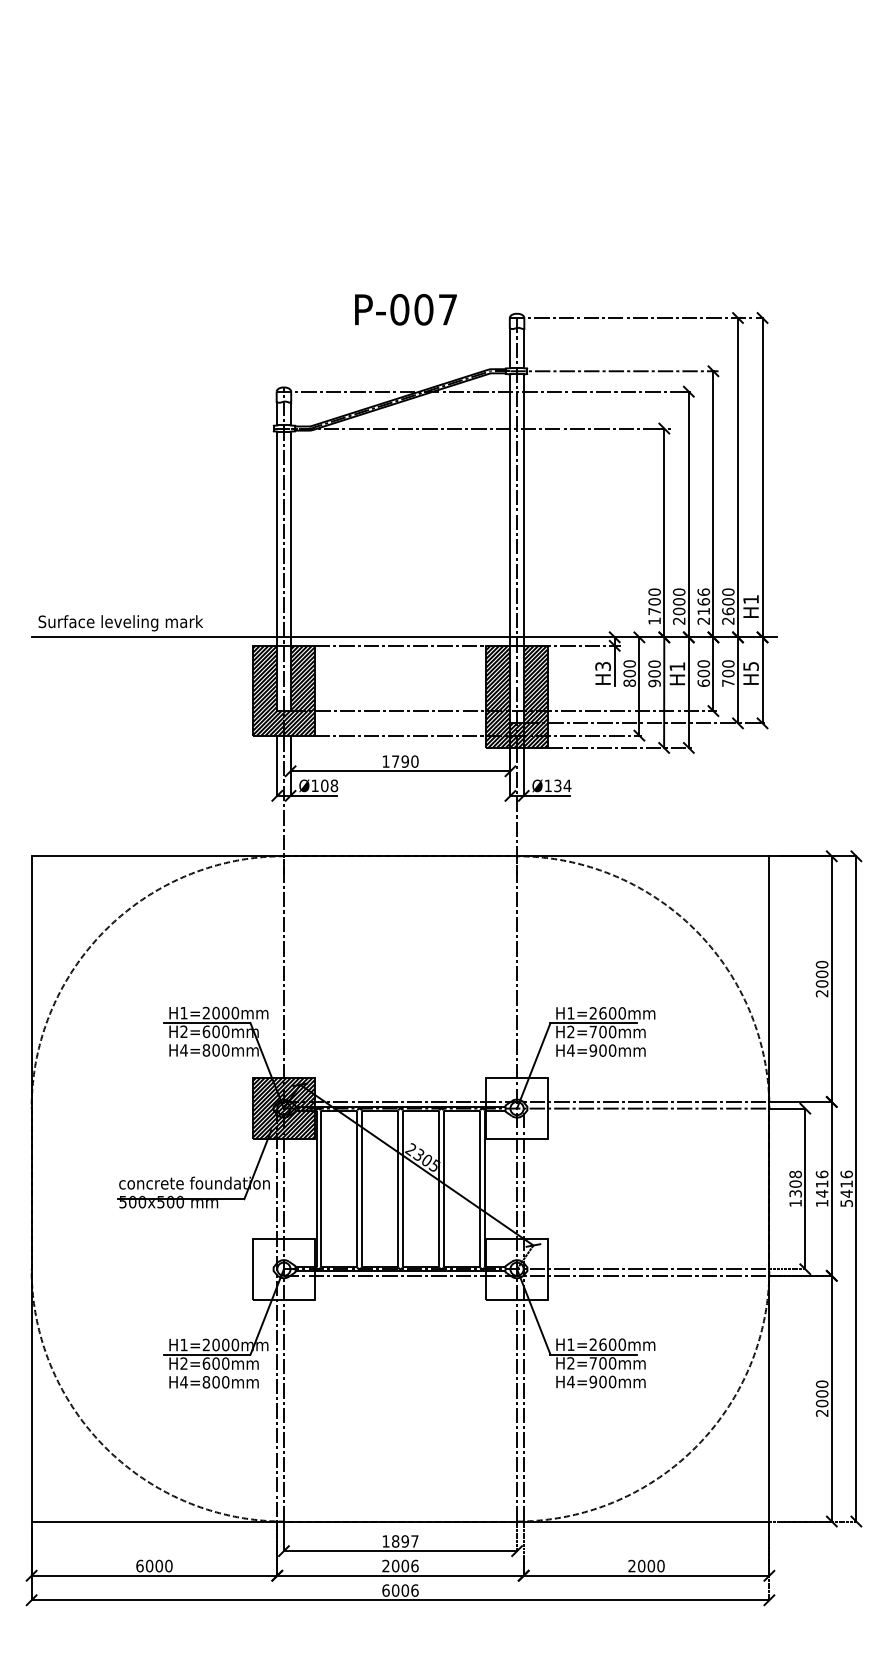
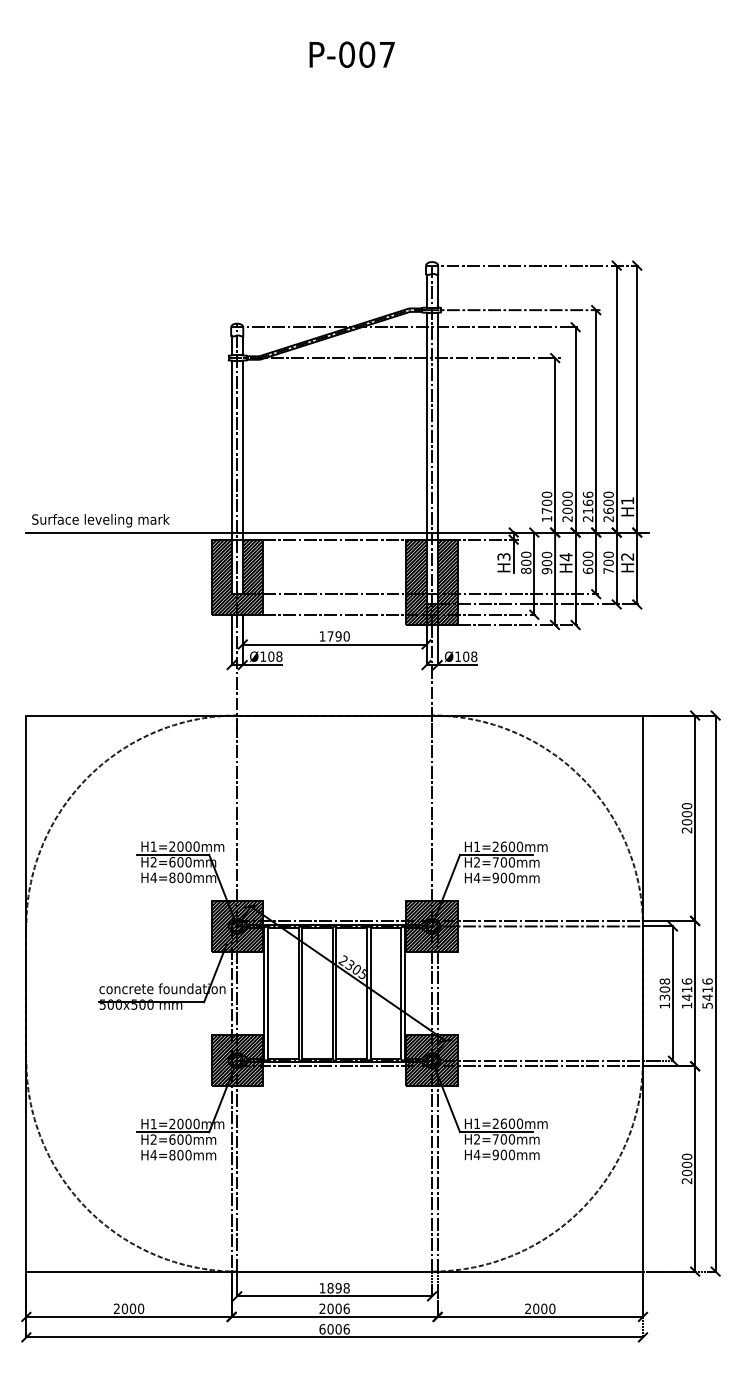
text: (405, 309) -> (351, 54), moved
text: (750, 665) -> (627, 556), H5 -> H2
text: (676, 667) -> (565, 557), H1 -> H4
text: (563, 785) -> (470, 656), Ø134 -> Ø108
hatch: (516, 1108) -> (431, 926), added
hatch: (283, 1268) -> (236, 1060), added
hatch: (516, 1268) -> (431, 1060), added
text: (414, 1541) -> (346, 1288), 1897 -> 1898
text: (139, 1565) -> (116, 1308), 6000 -> 2000

